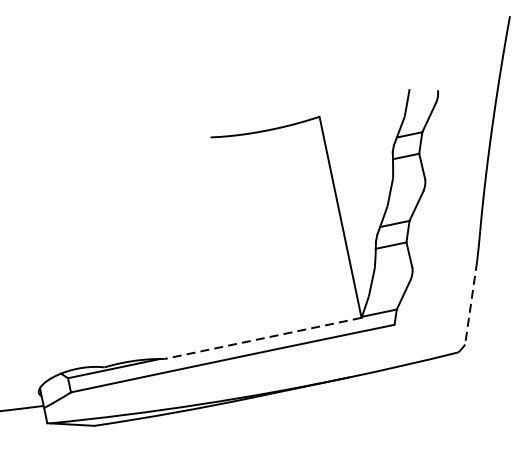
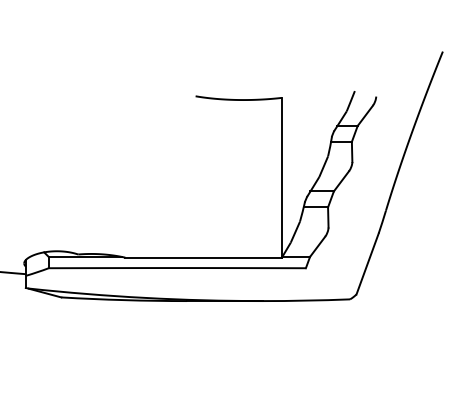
line: (471, 303) -> (367, 264), dashed -> solid
line: (262, 338) -> (203, 257), dashed -> solid

